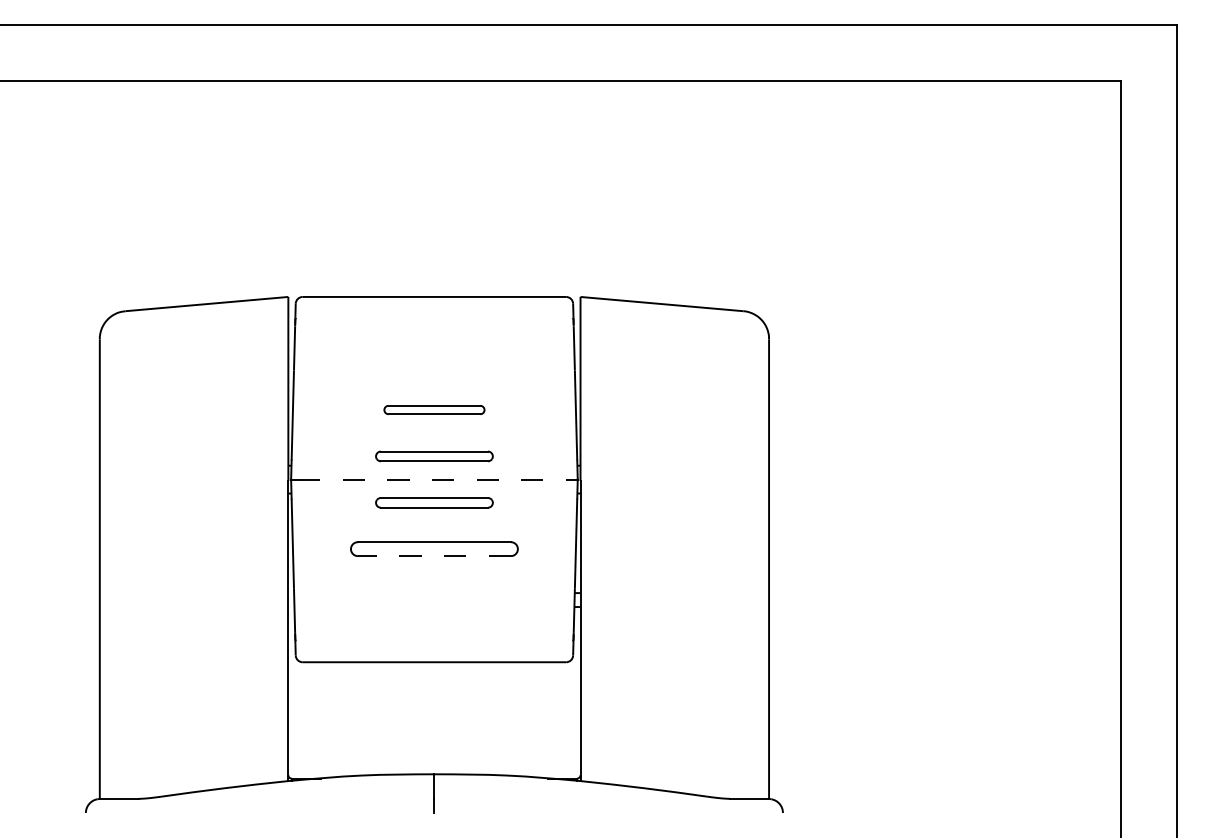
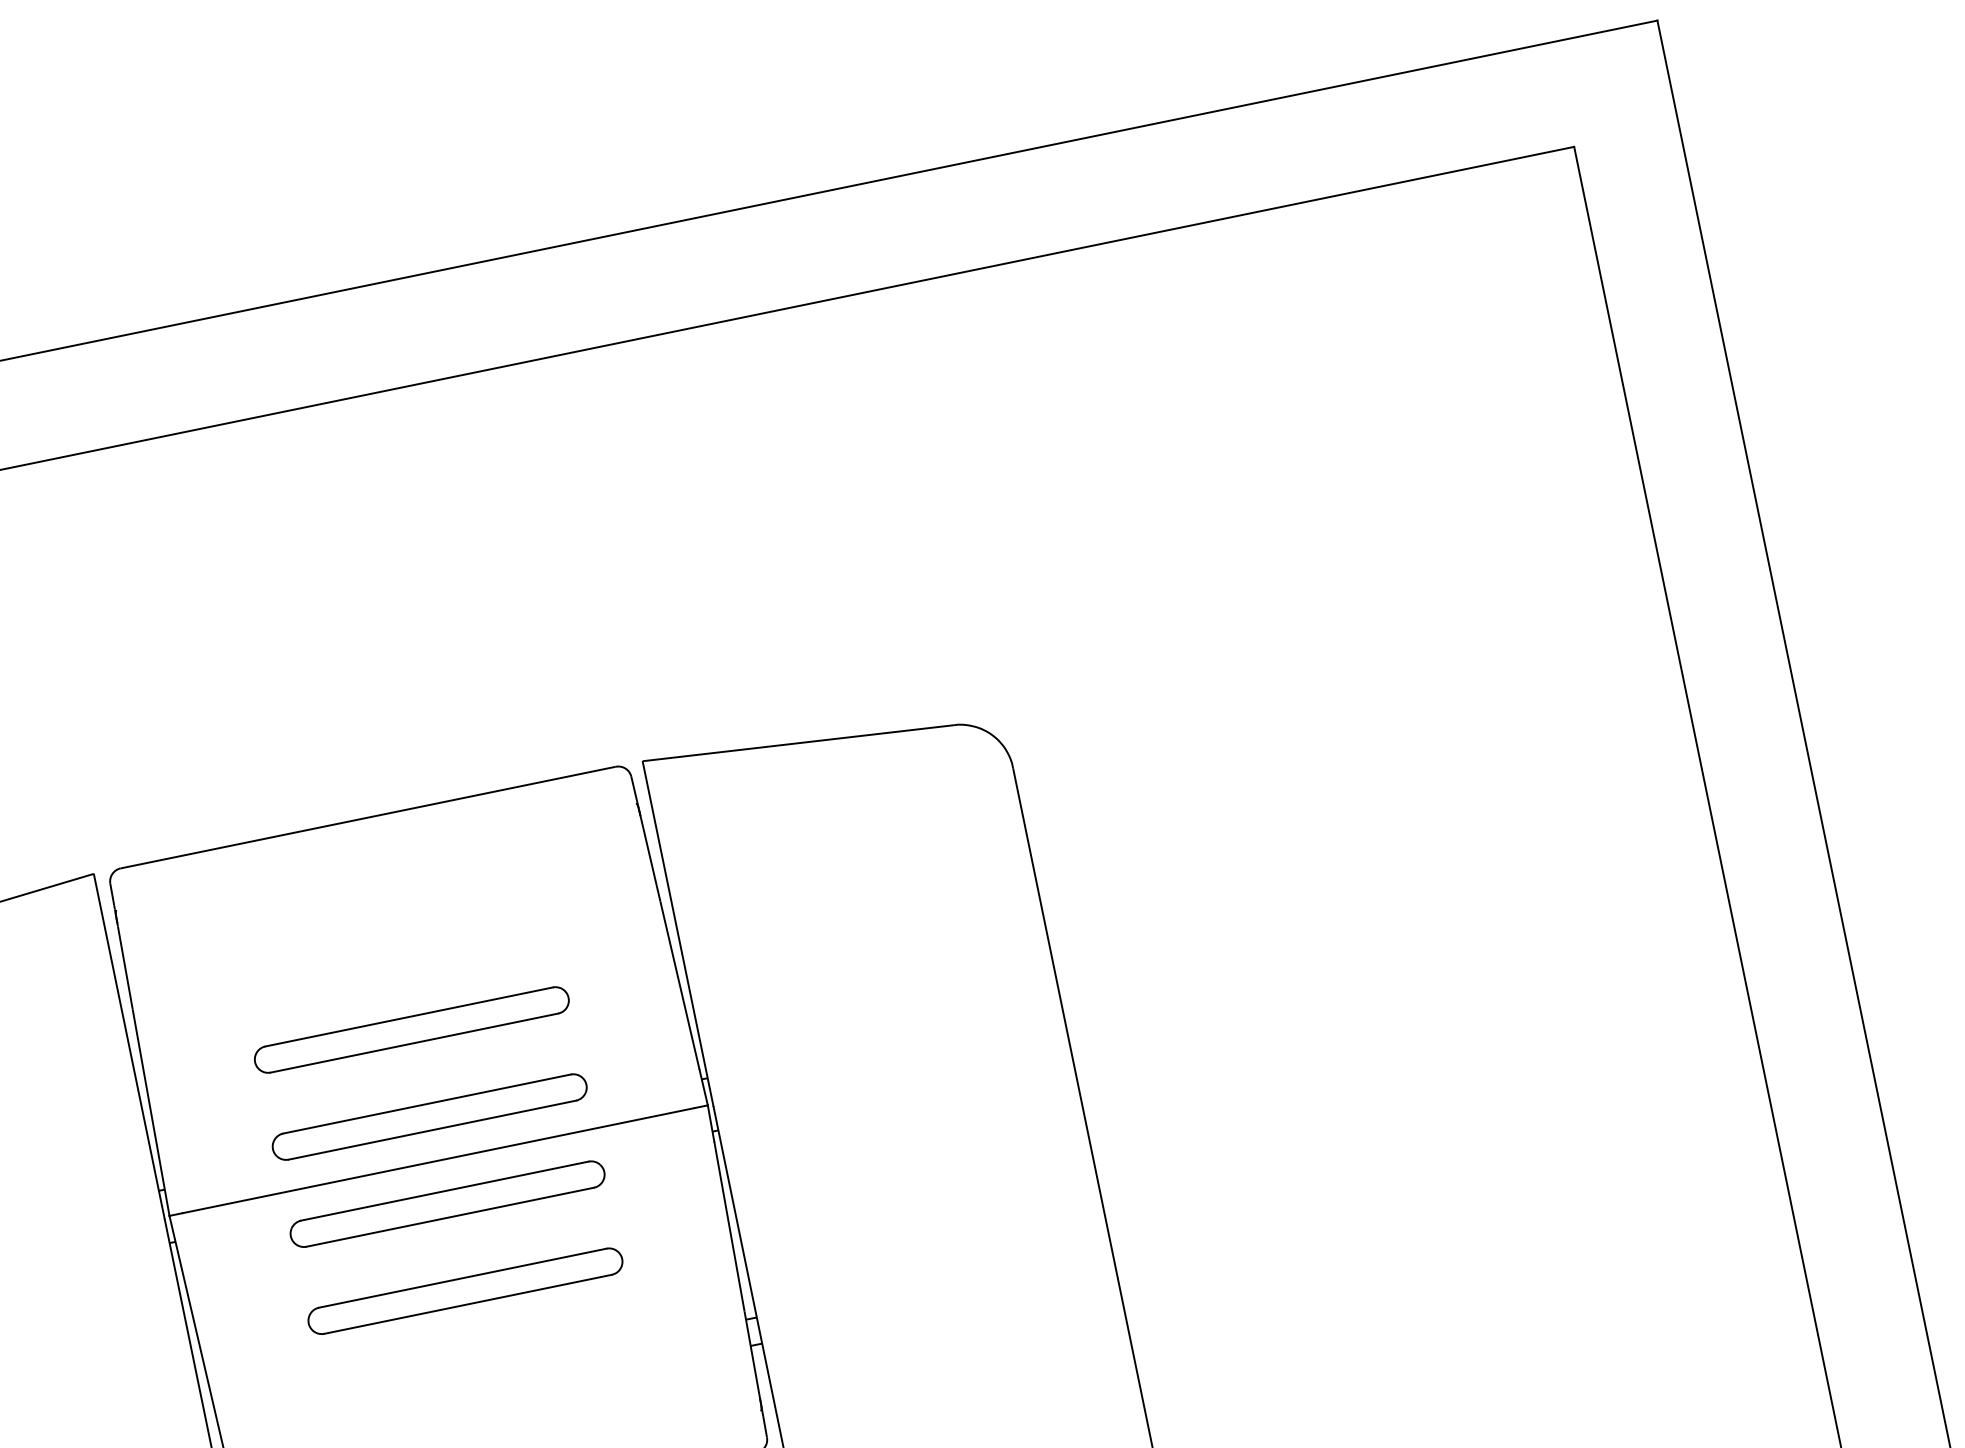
part: (434, 409) -> (411, 1028), size x1.67
part: (434, 456) -> (429, 1117), size x1.43
line: (434, 479) -> (438, 1160), dashed -> solid
part: (434, 502) -> (447, 1203), size x1.43
line: (433, 556) -> (466, 1305), dashed -> solid

